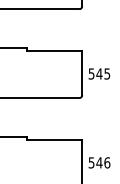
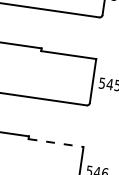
line: (54, 139) -> (56, 142), solid -> dashed

